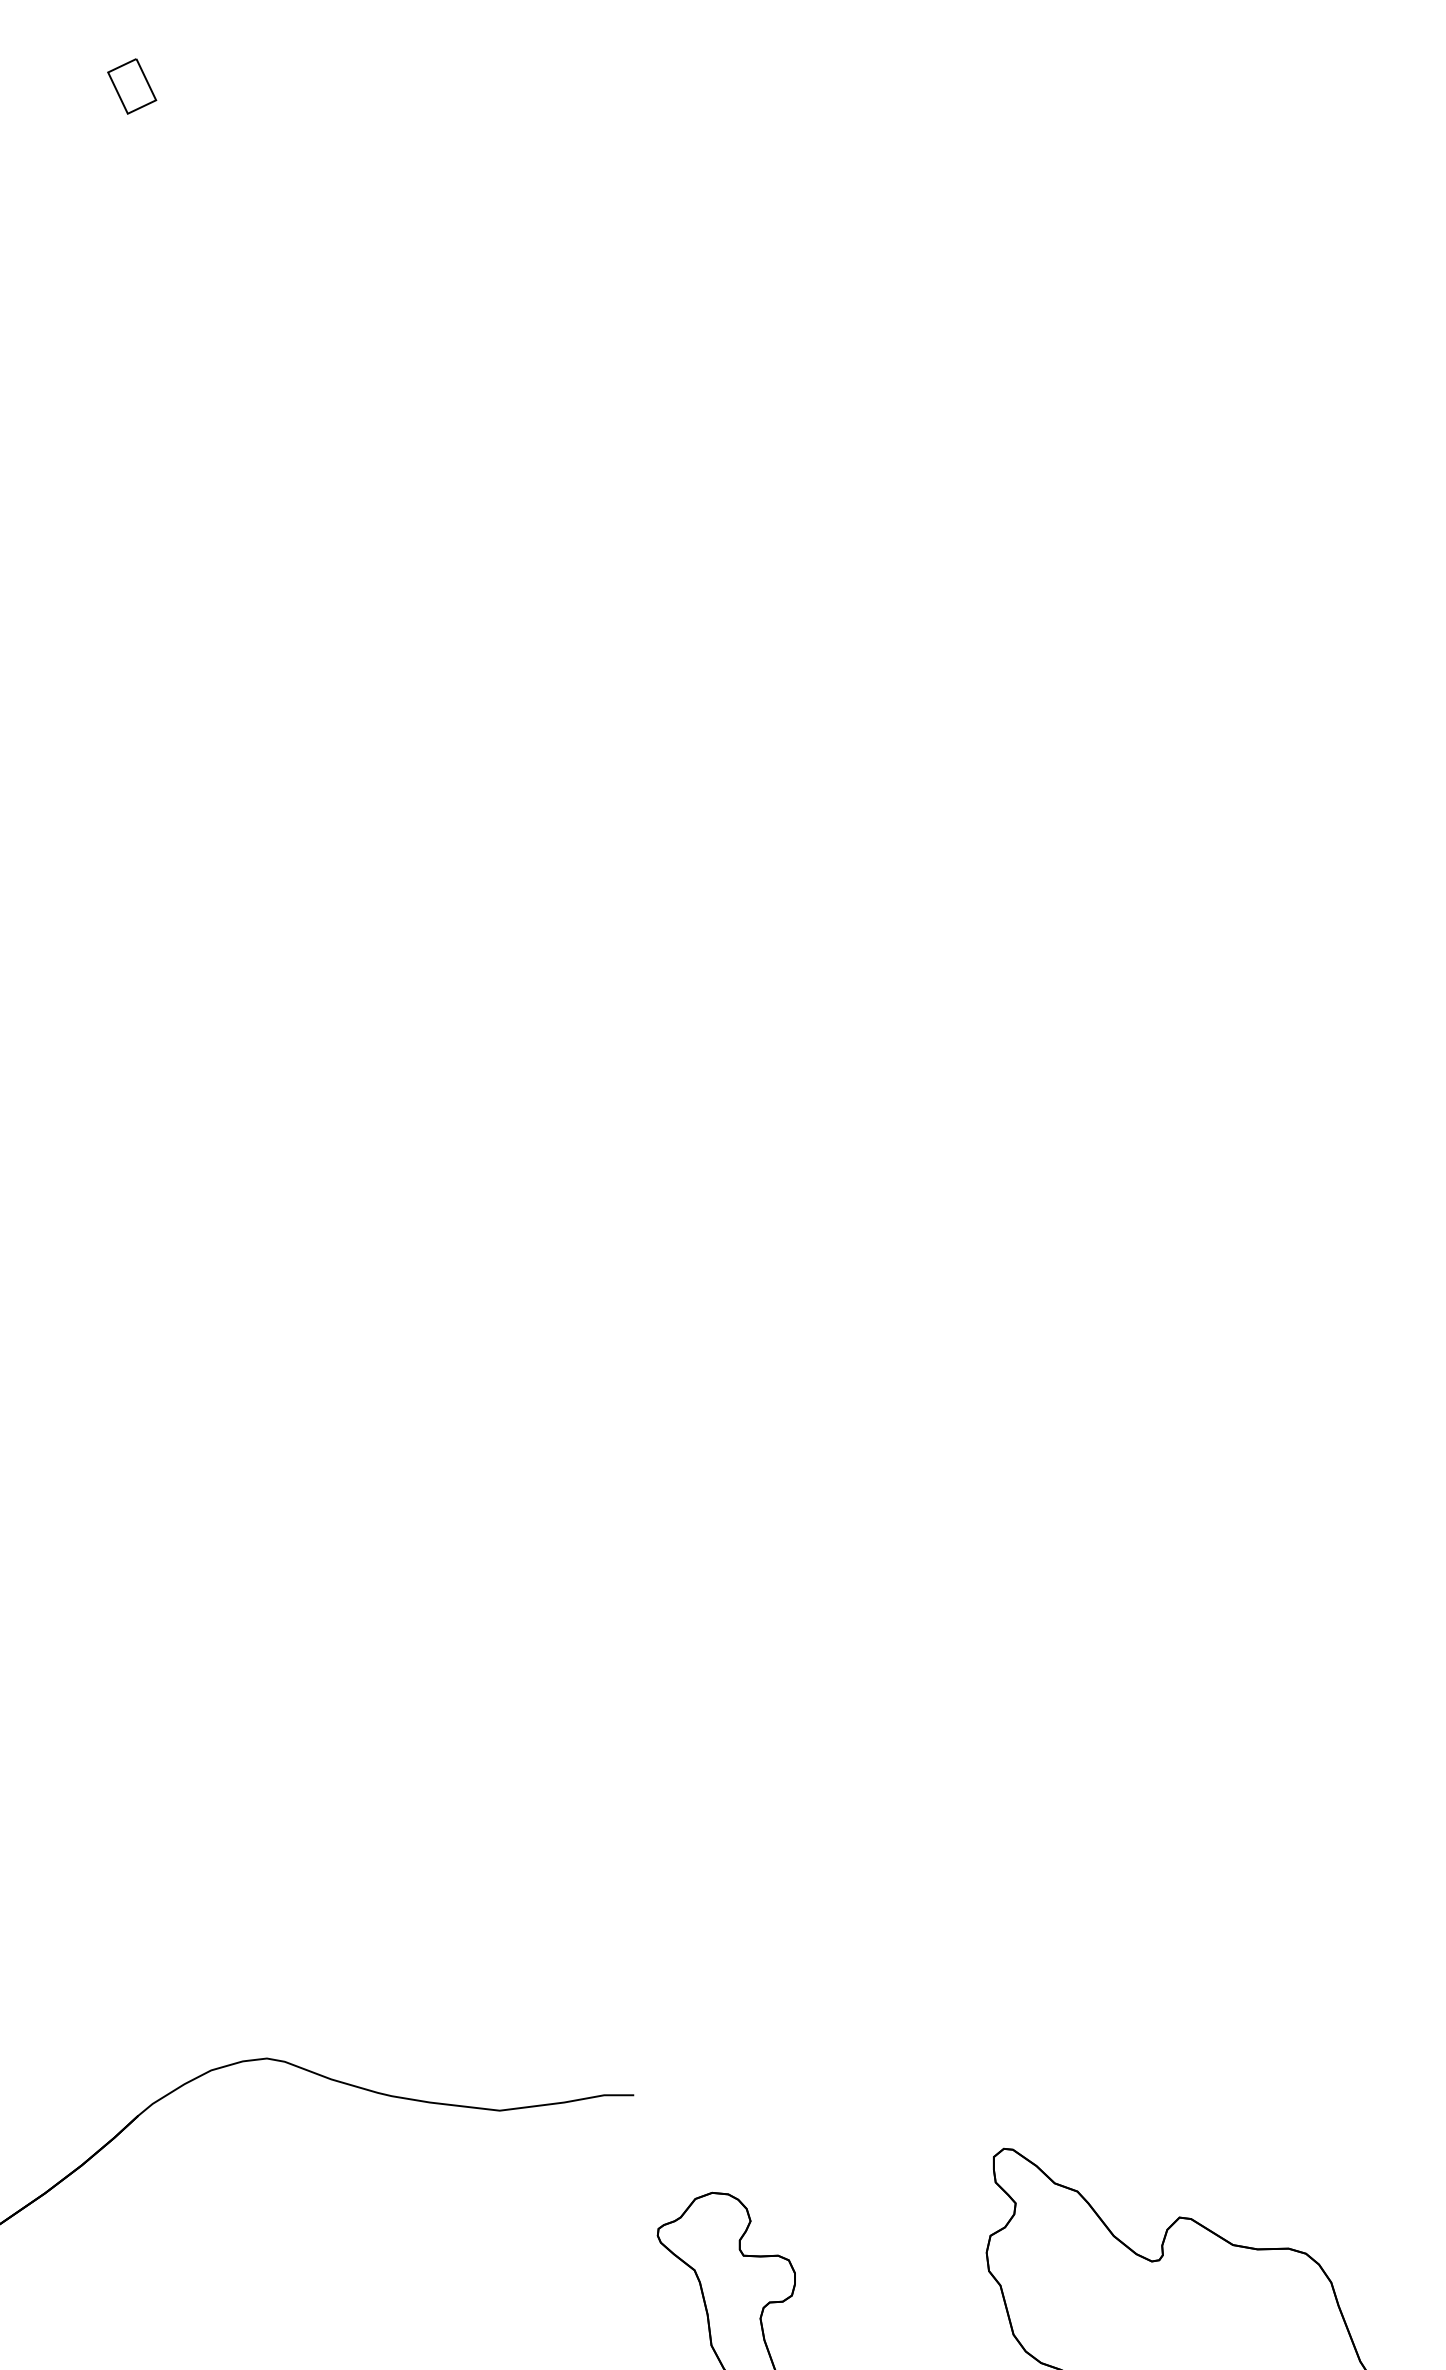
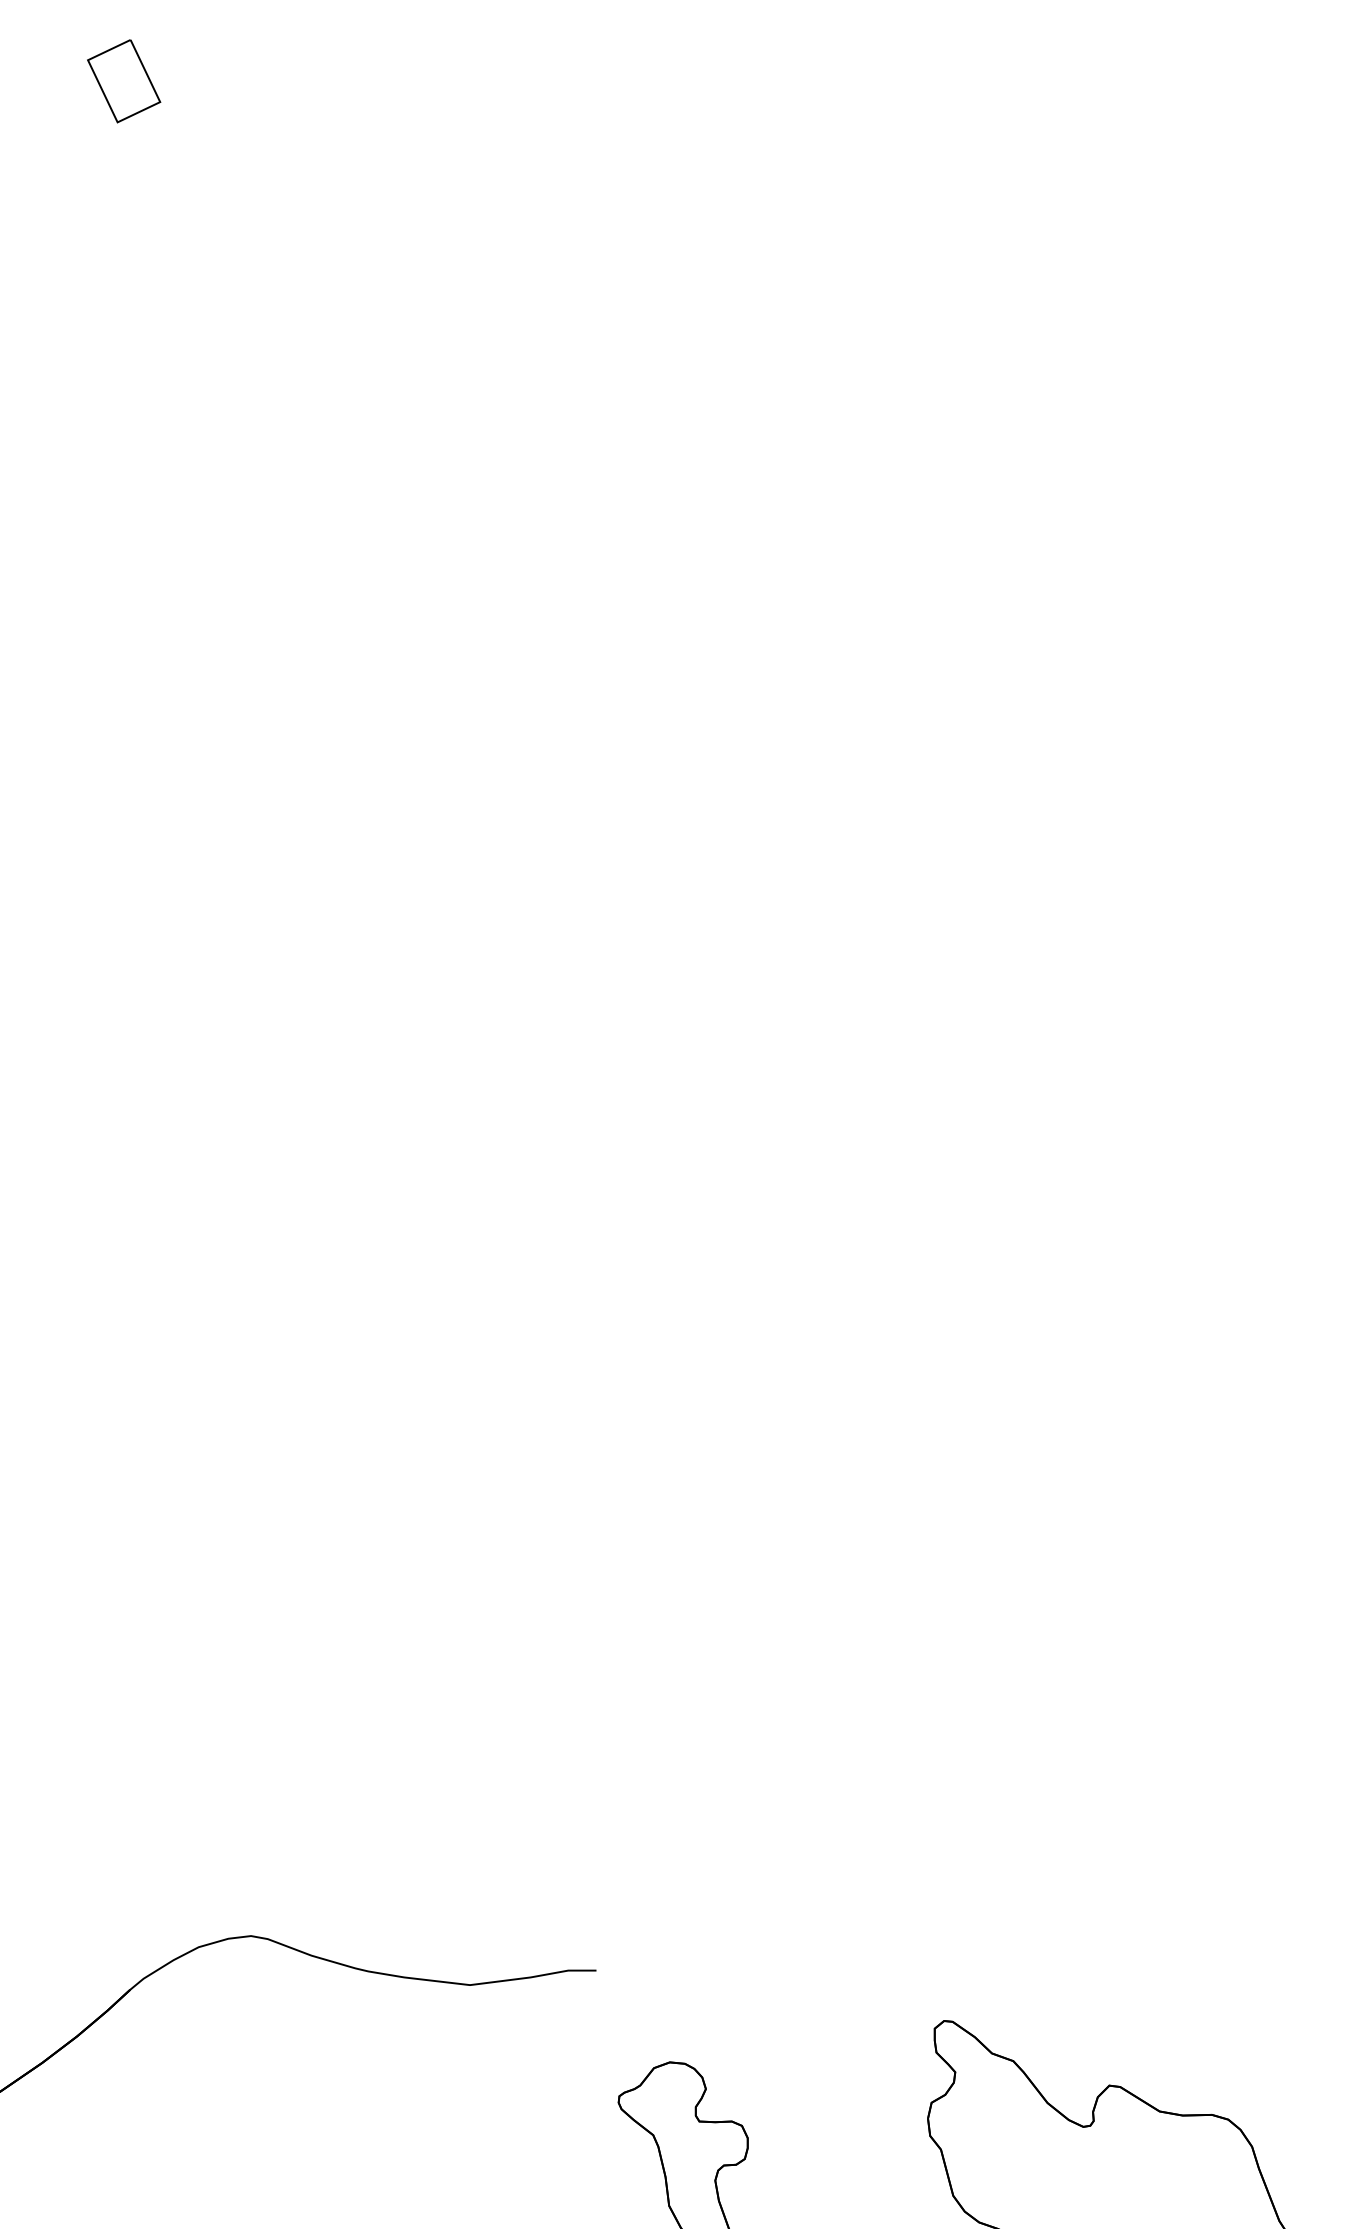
part: (132, 86) -> (124, 81), size x1.6

